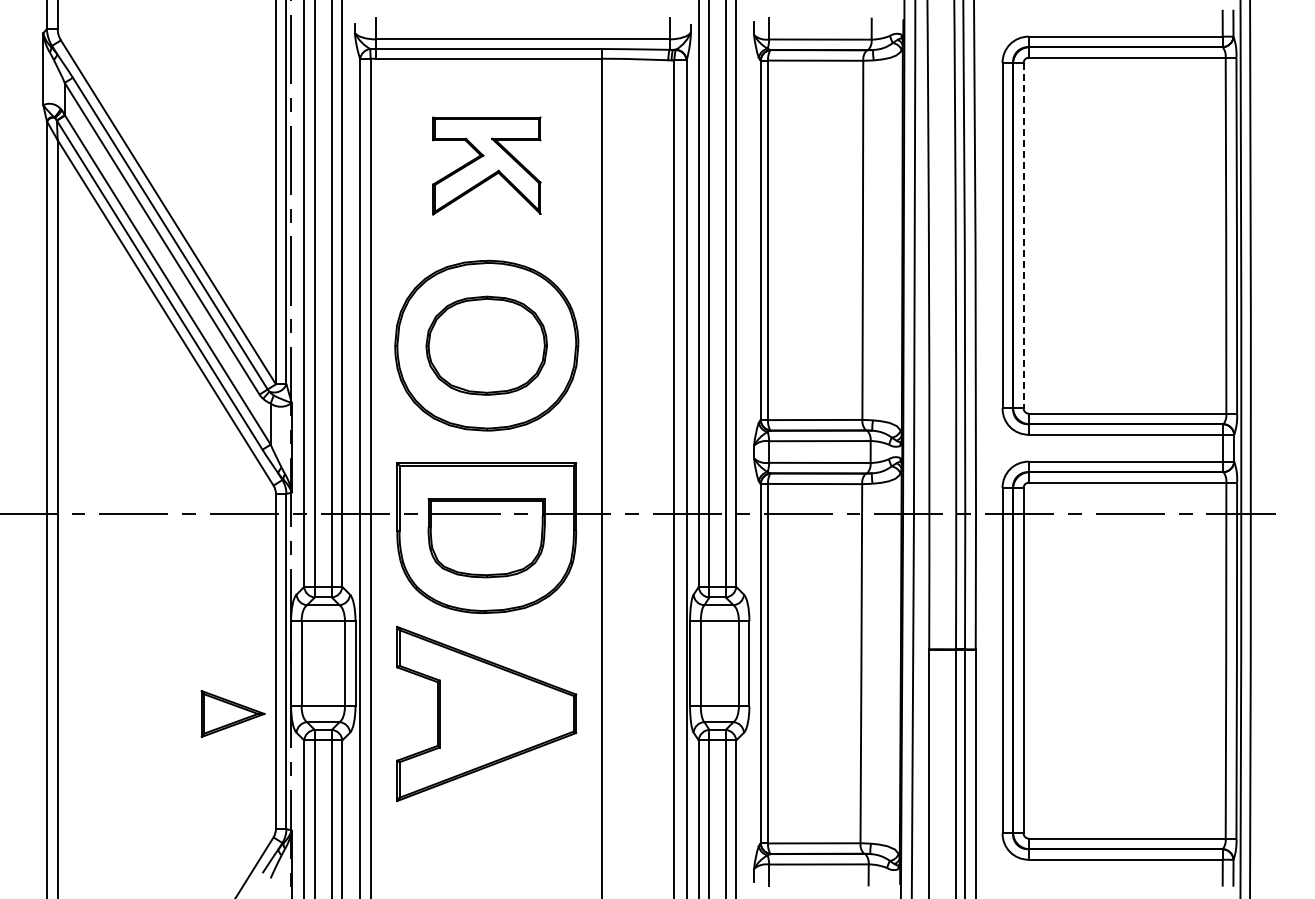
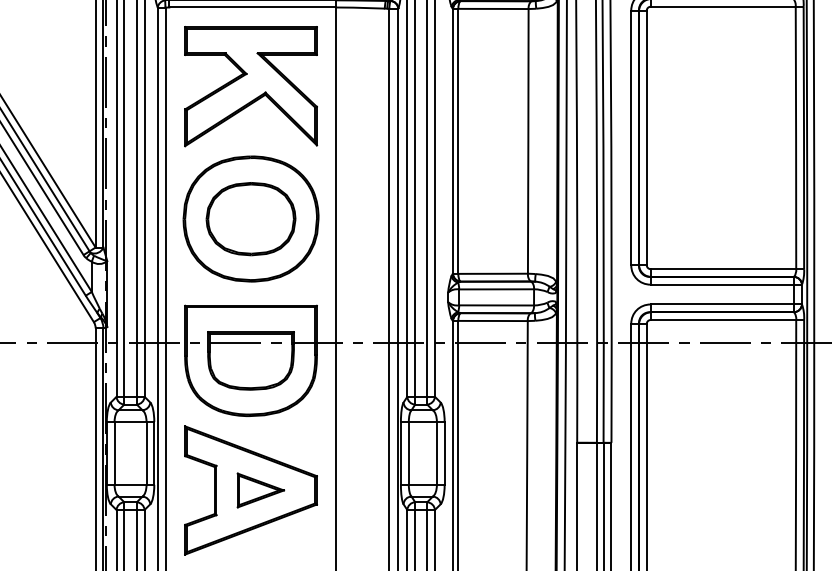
part: (486, 165) -> (250, 86), size x1.67
line: (1023, 235) -> (646, 137), dashed -> solid
part: (232, 713) -> (260, 490), moved

